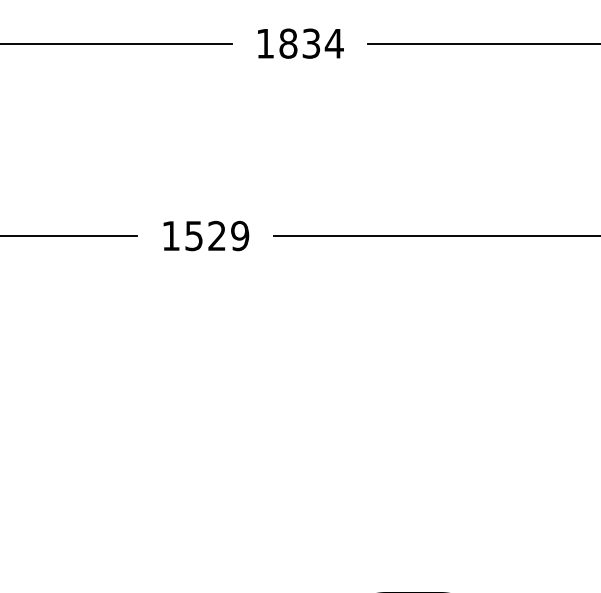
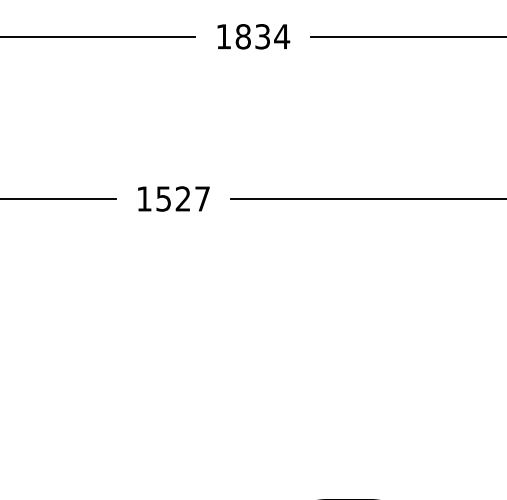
text: (240, 235) -> (202, 198), 1529 -> 1527

